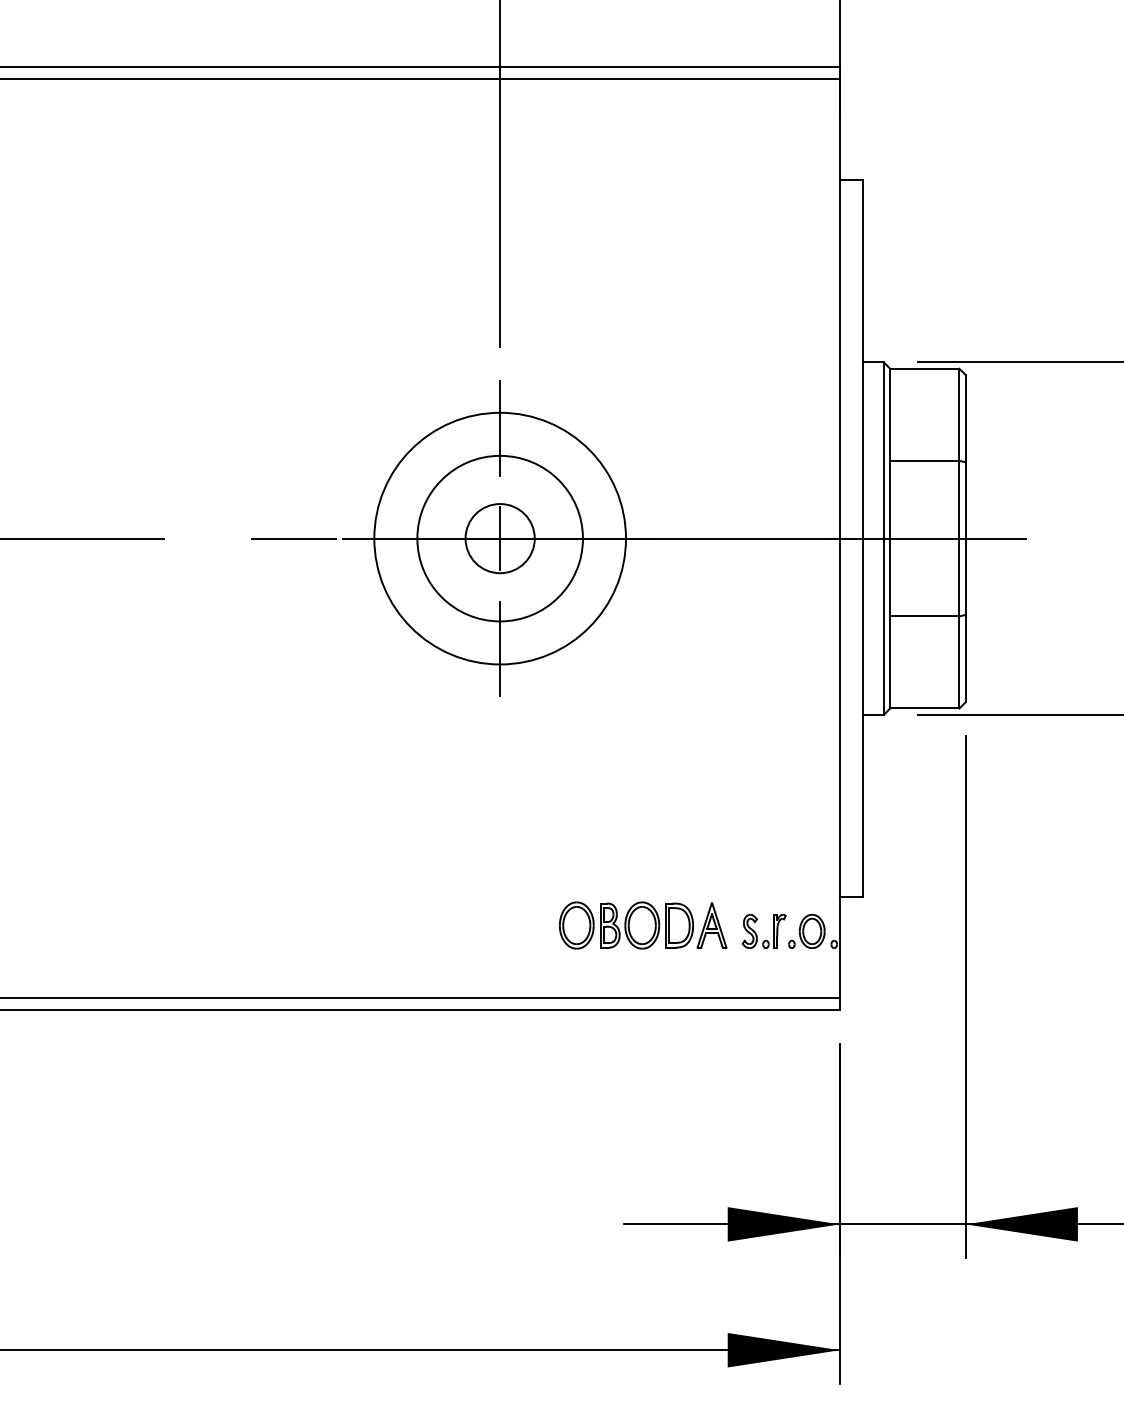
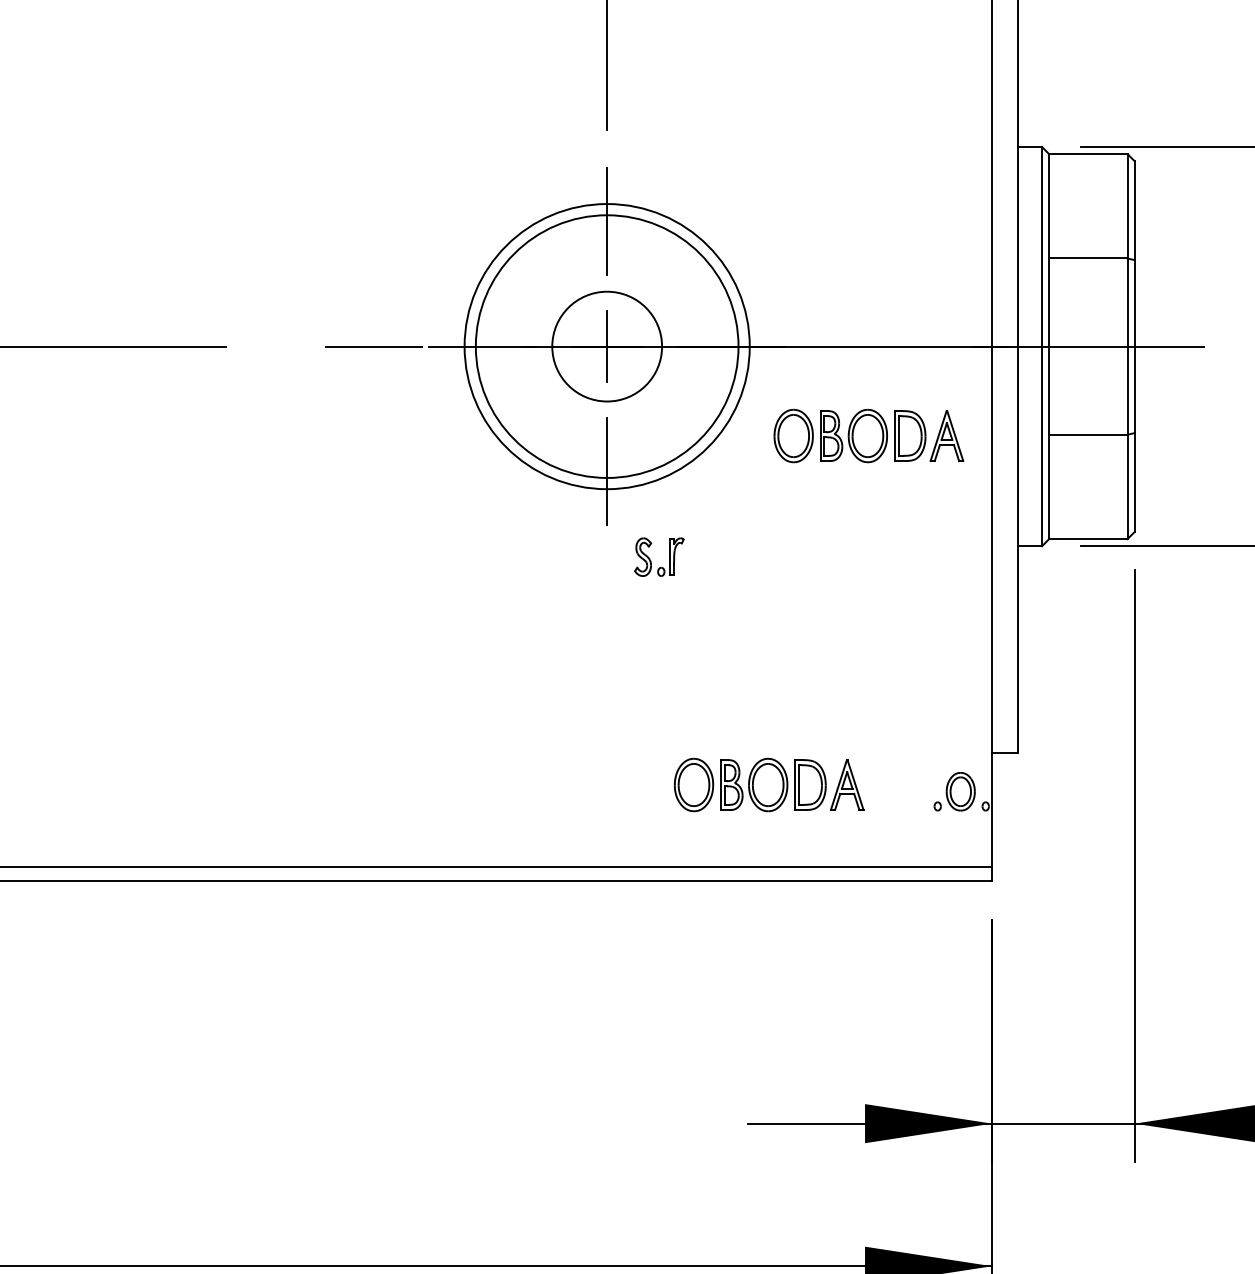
circle: (499, 538) -> (606, 346), size x1.4
circle: (499, 538) -> (606, 346), size x1.4
part: (731, 617) -> (869, 435), added
part: (757, 934) -> (651, 560), moved

